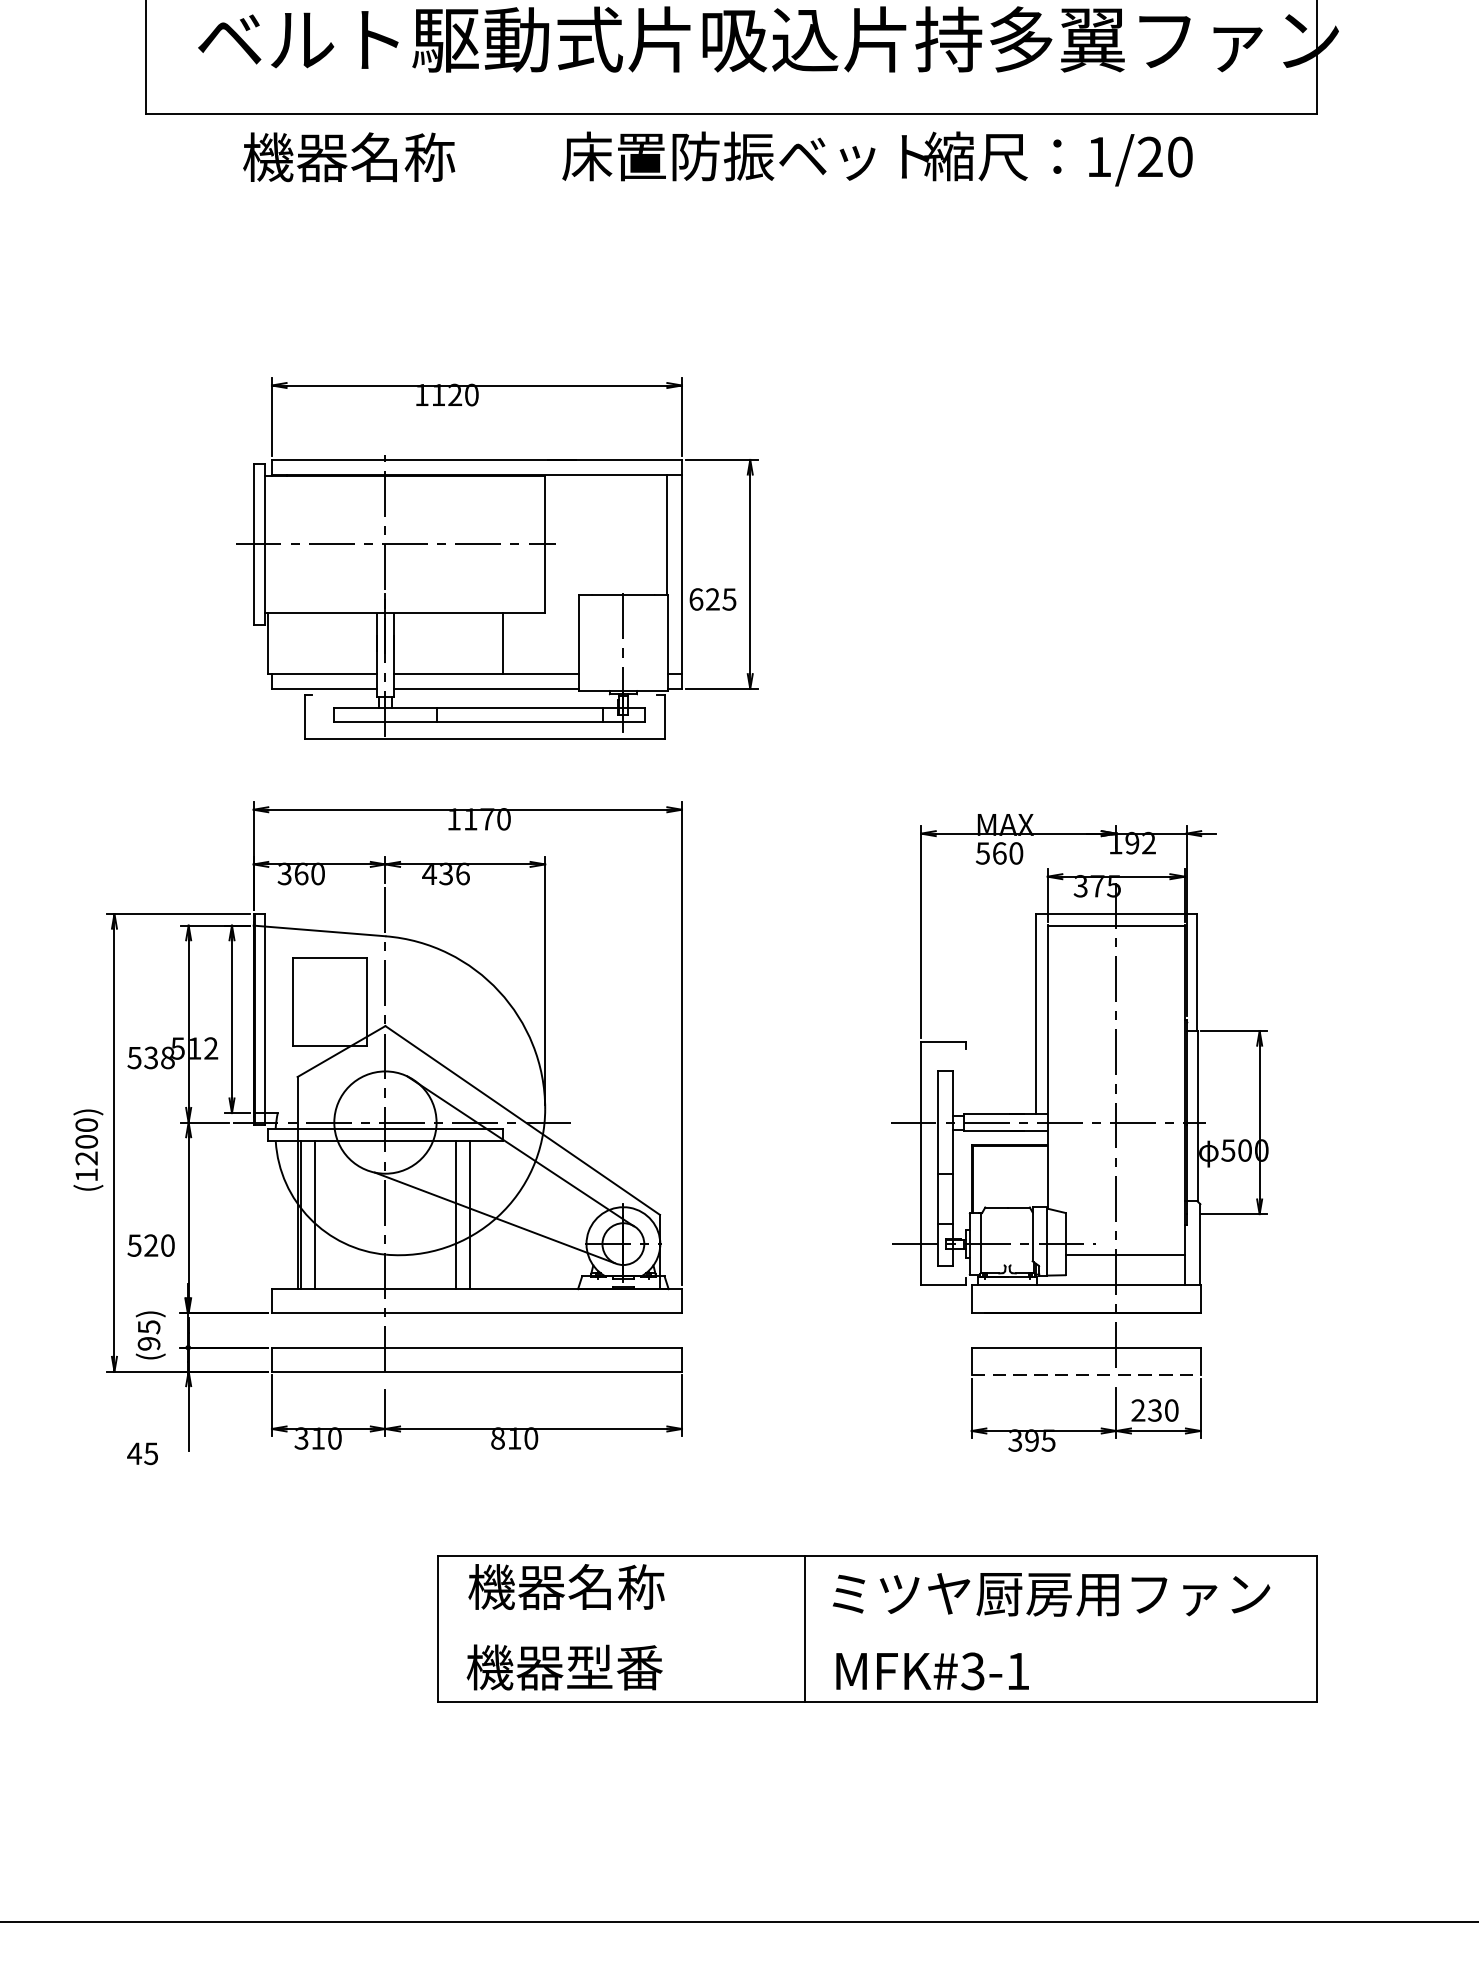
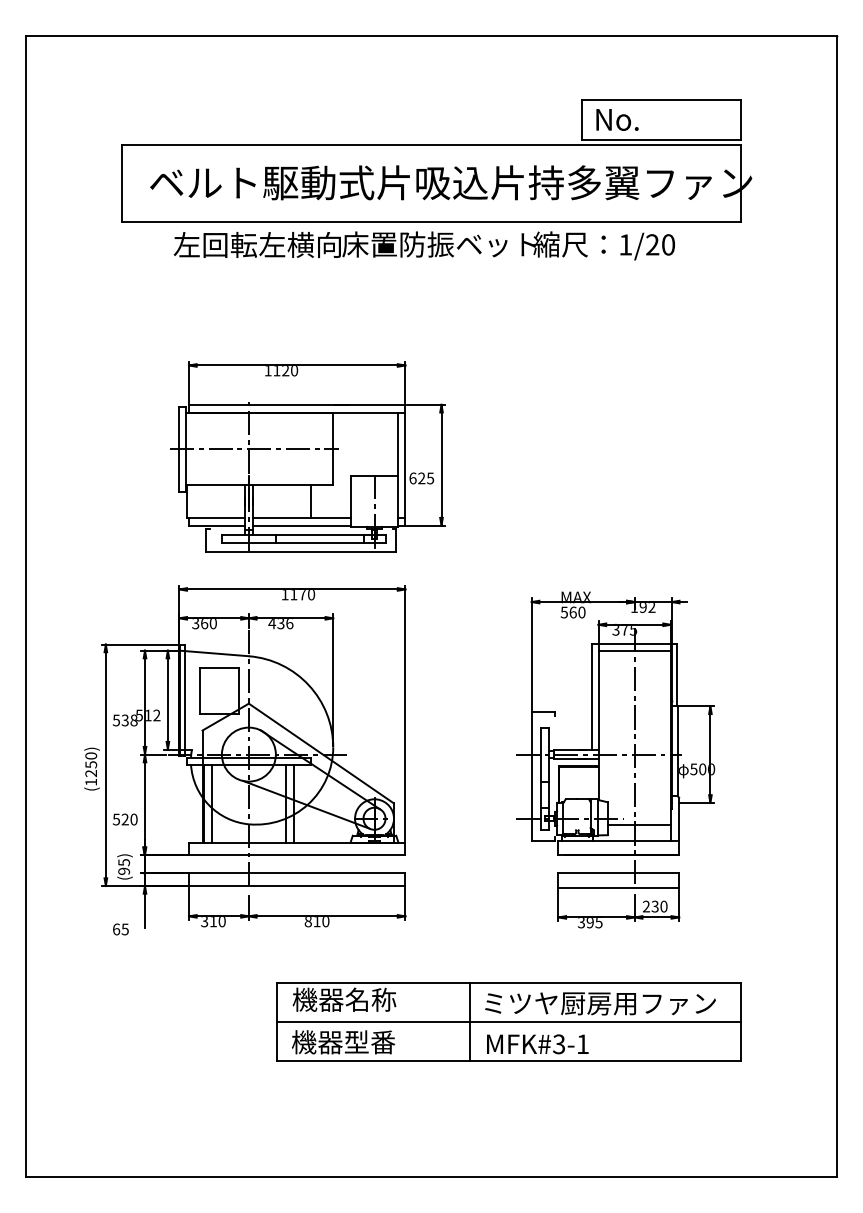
text: (399, 156) -> (256, 244), 機器名称 -> 左回転左横向
text: (85, 1141) -> (90, 764), (1200) -> (1250)
line: (1087, 1374) -> (619, 887), dashed -> solid
text: (134, 1453) -> (116, 929), 45 -> 65
line: (877, 1630) -> (508, 1022), added

